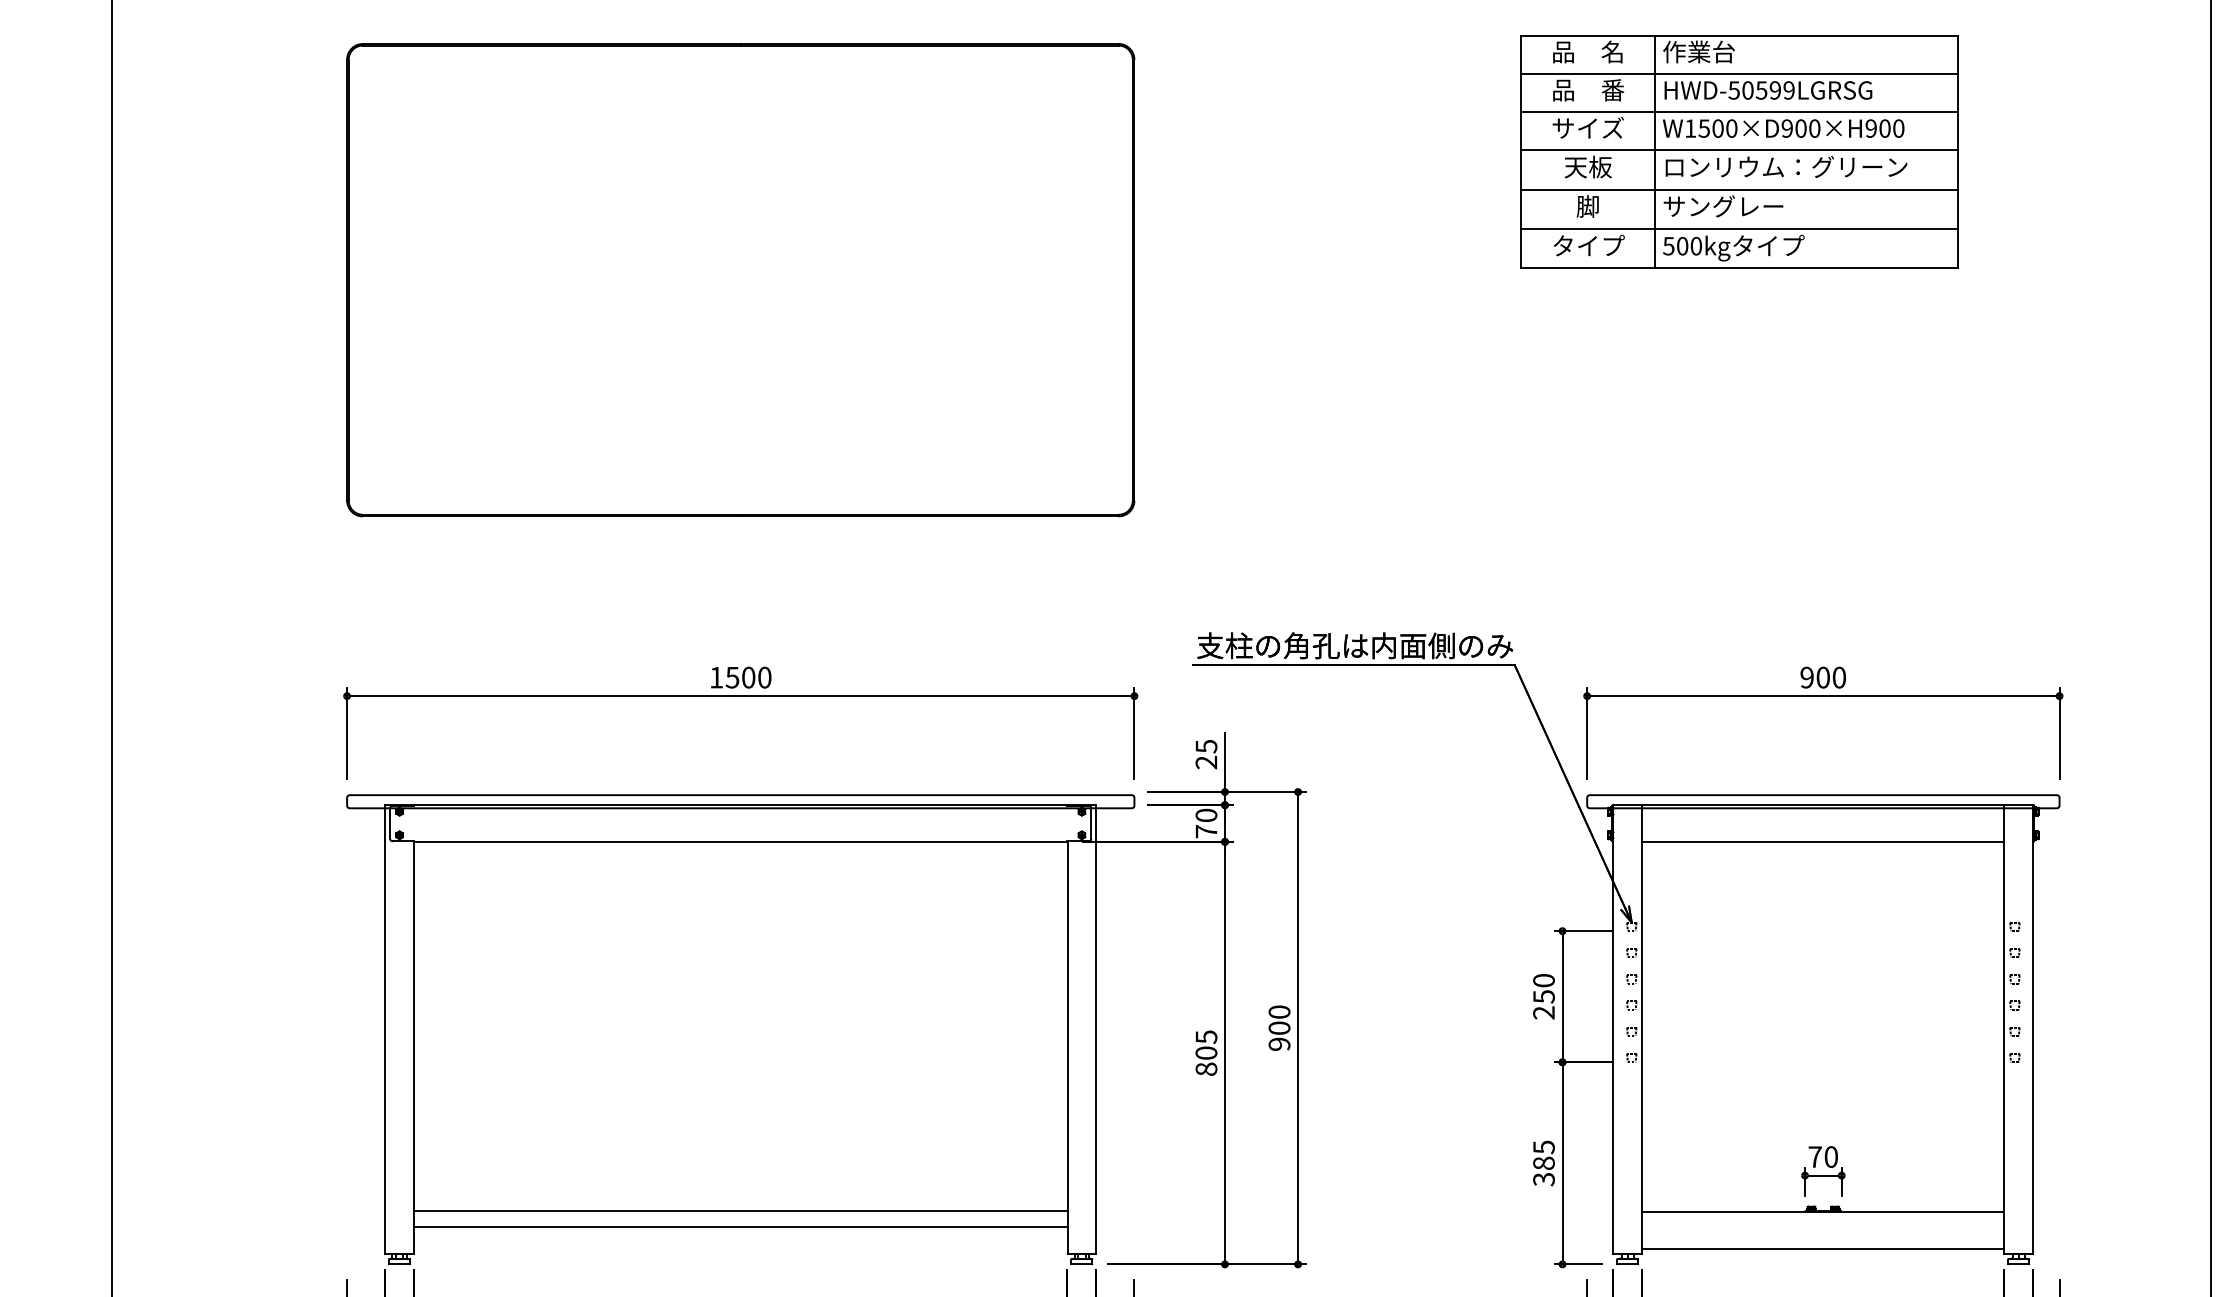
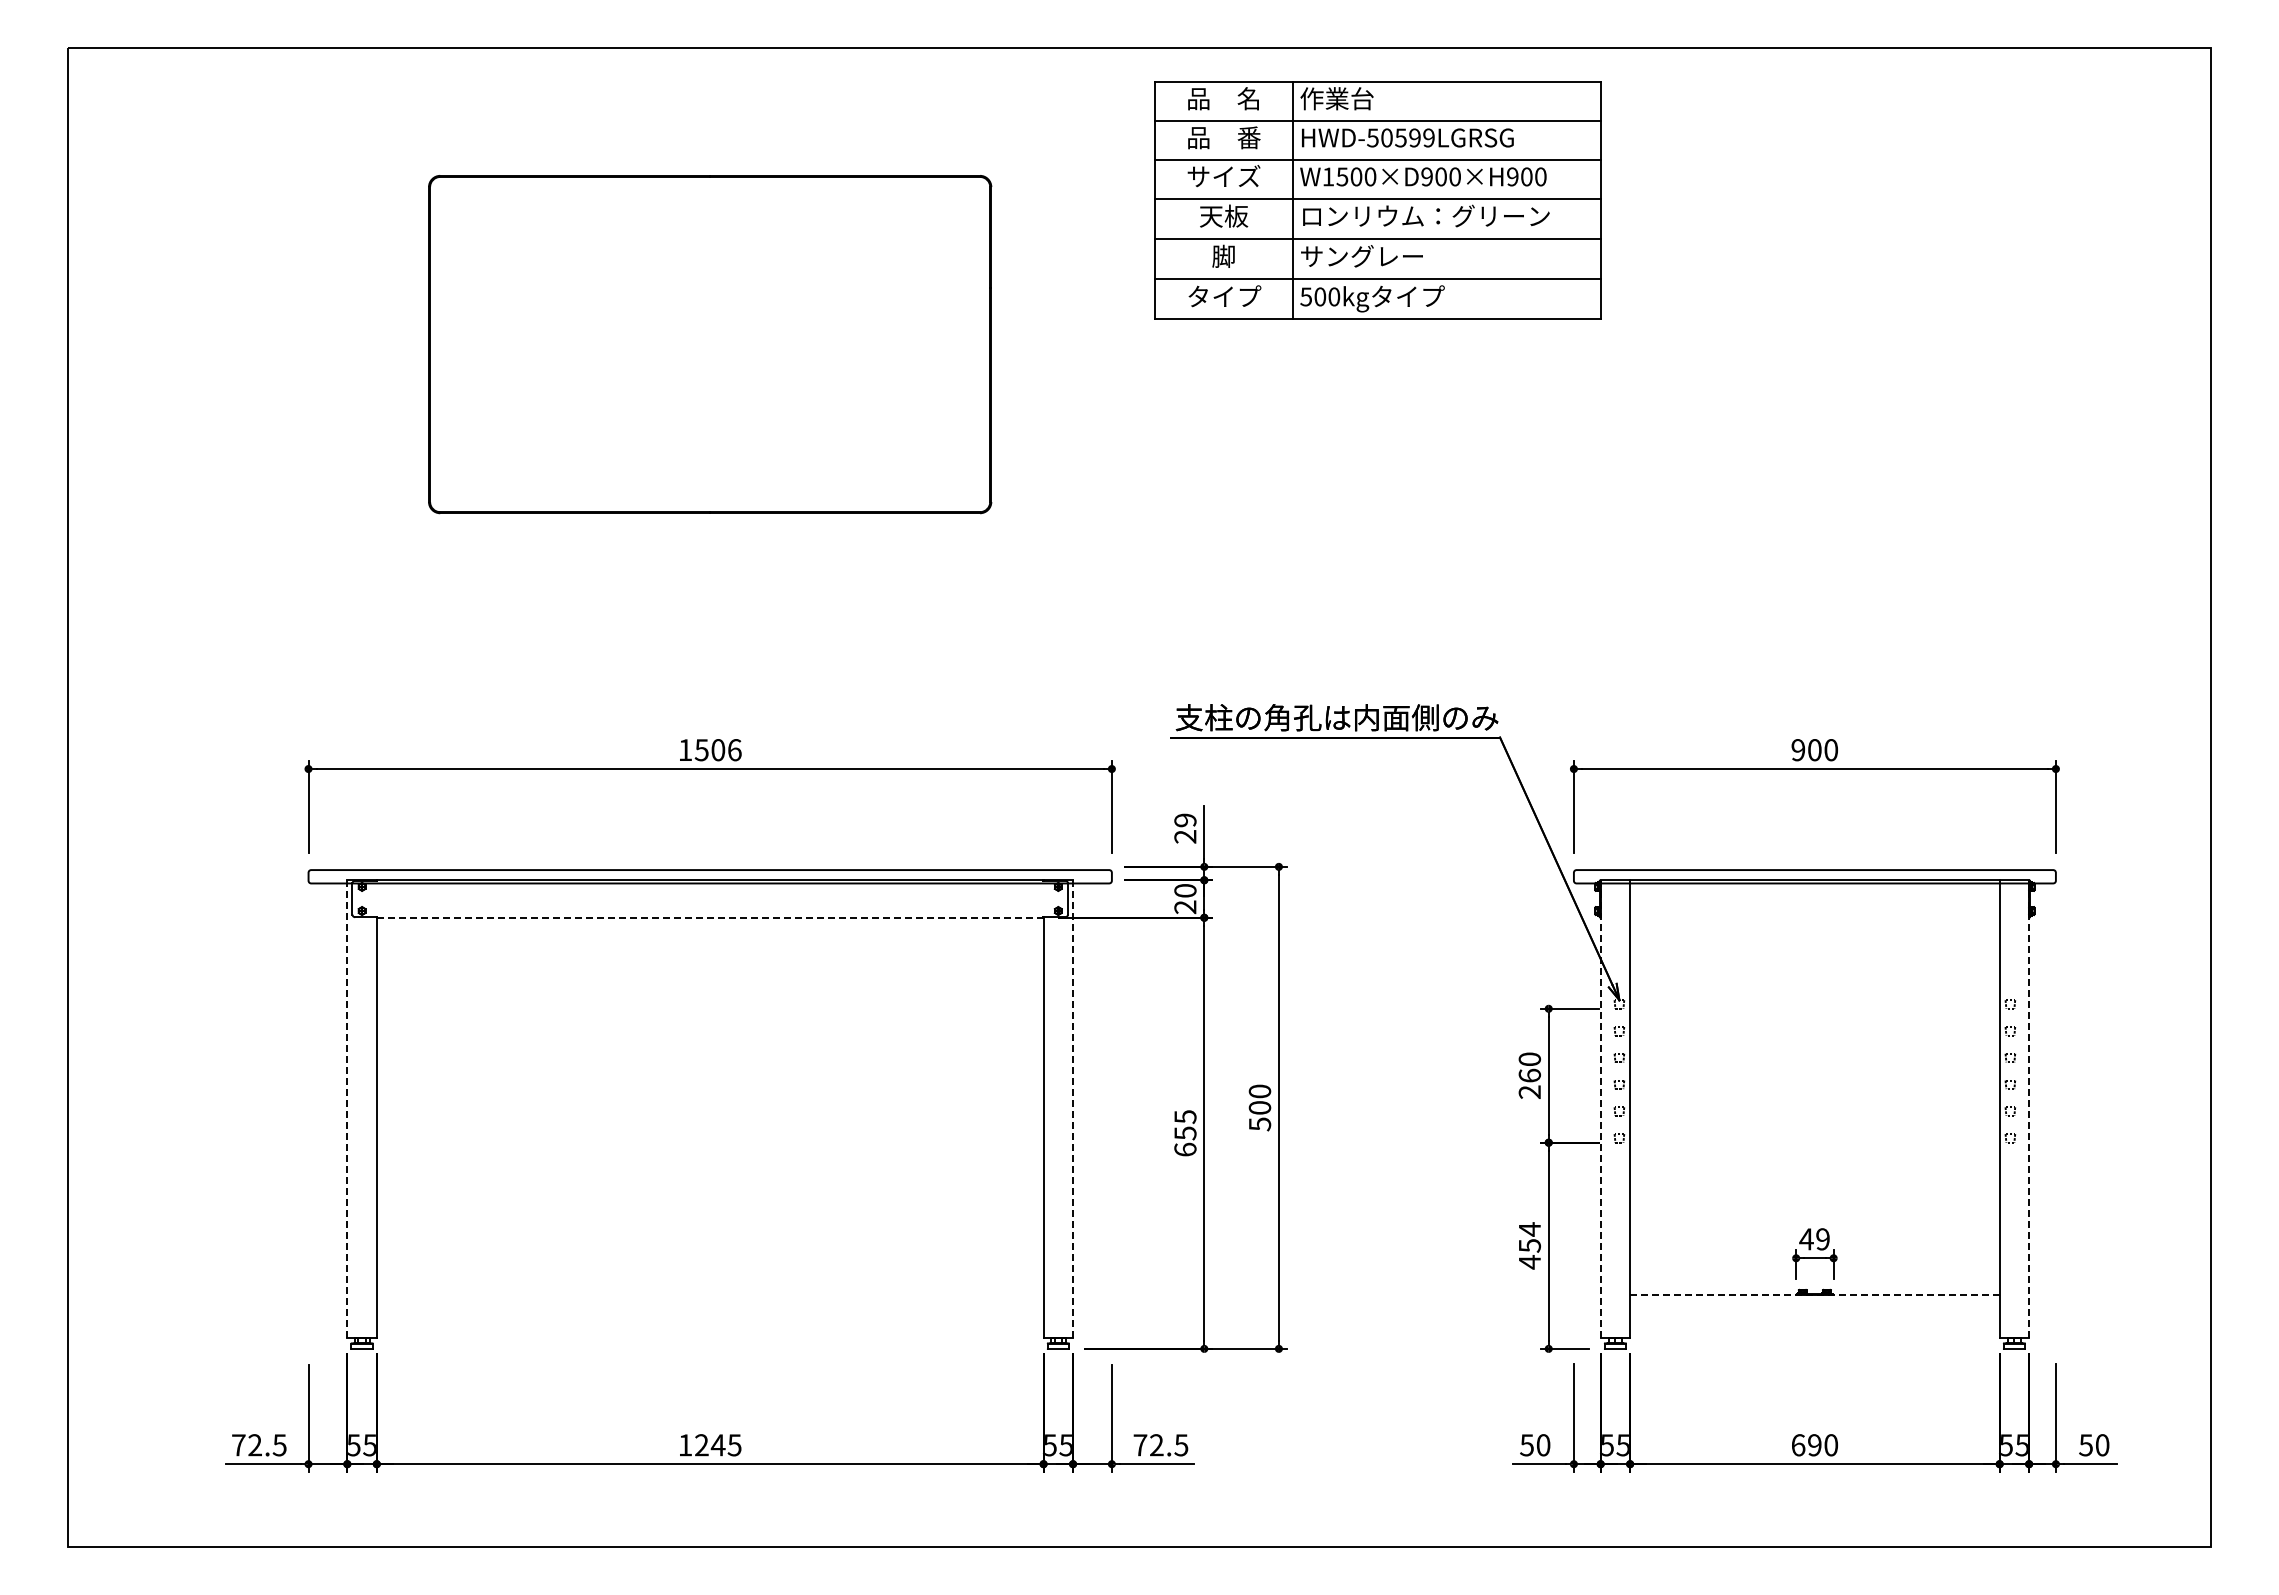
part: (1738, 151) -> (1377, 200), moved
part: (740, 280) -> (709, 344), size x0.7
text: (764, 677) -> (734, 750), 1500 -> 1506
text: (1206, 746) -> (1185, 820), 25 -> 29
text: (1206, 831) -> (1185, 907), 70 -> 20
line: (741, 841) -> (710, 917), solid -> dashed
line: (1822, 841) -> (1814, 917), removed
text: (1543, 996) -> (1529, 1075), 250 -> 260
line: (385, 1029) -> (347, 1109), solid -> dashed
line: (1096, 1029) -> (1073, 1109), solid -> dashed
line: (1613, 1029) -> (1600, 1109), solid -> dashed
line: (2033, 1029) -> (2029, 1109), solid -> dashed
text: (1279, 1044) -> (1259, 1124), 900 -> 500
text: (1206, 1061) -> (1185, 1141), 805 -> 655
text: (1822, 1157) -> (1814, 1239), 70 -> 49
text: (1543, 1163) -> (1529, 1245), 385 -> 454
line: (740, 1211) -> (709, 1294), removed
line: (1822, 1212) -> (1814, 1295), solid -> dashed
line: (740, 1226) -> (709, 1310), removed
line: (1822, 1248) -> (1814, 1332), removed

